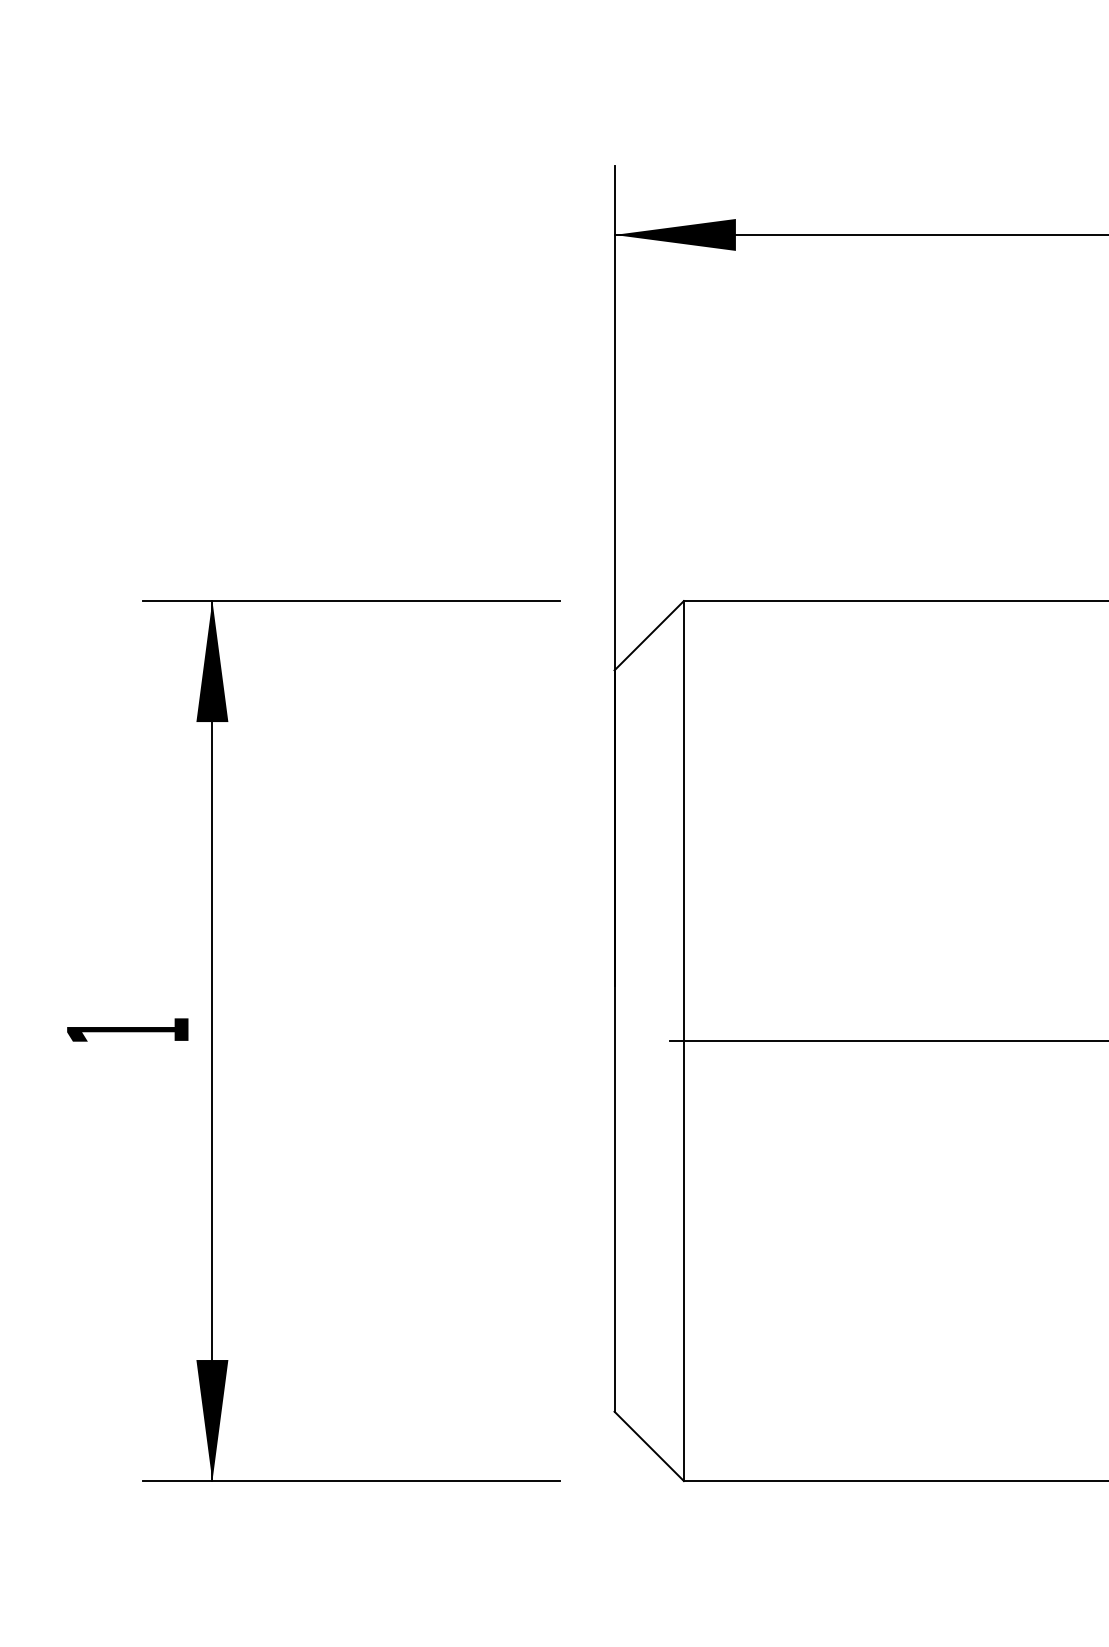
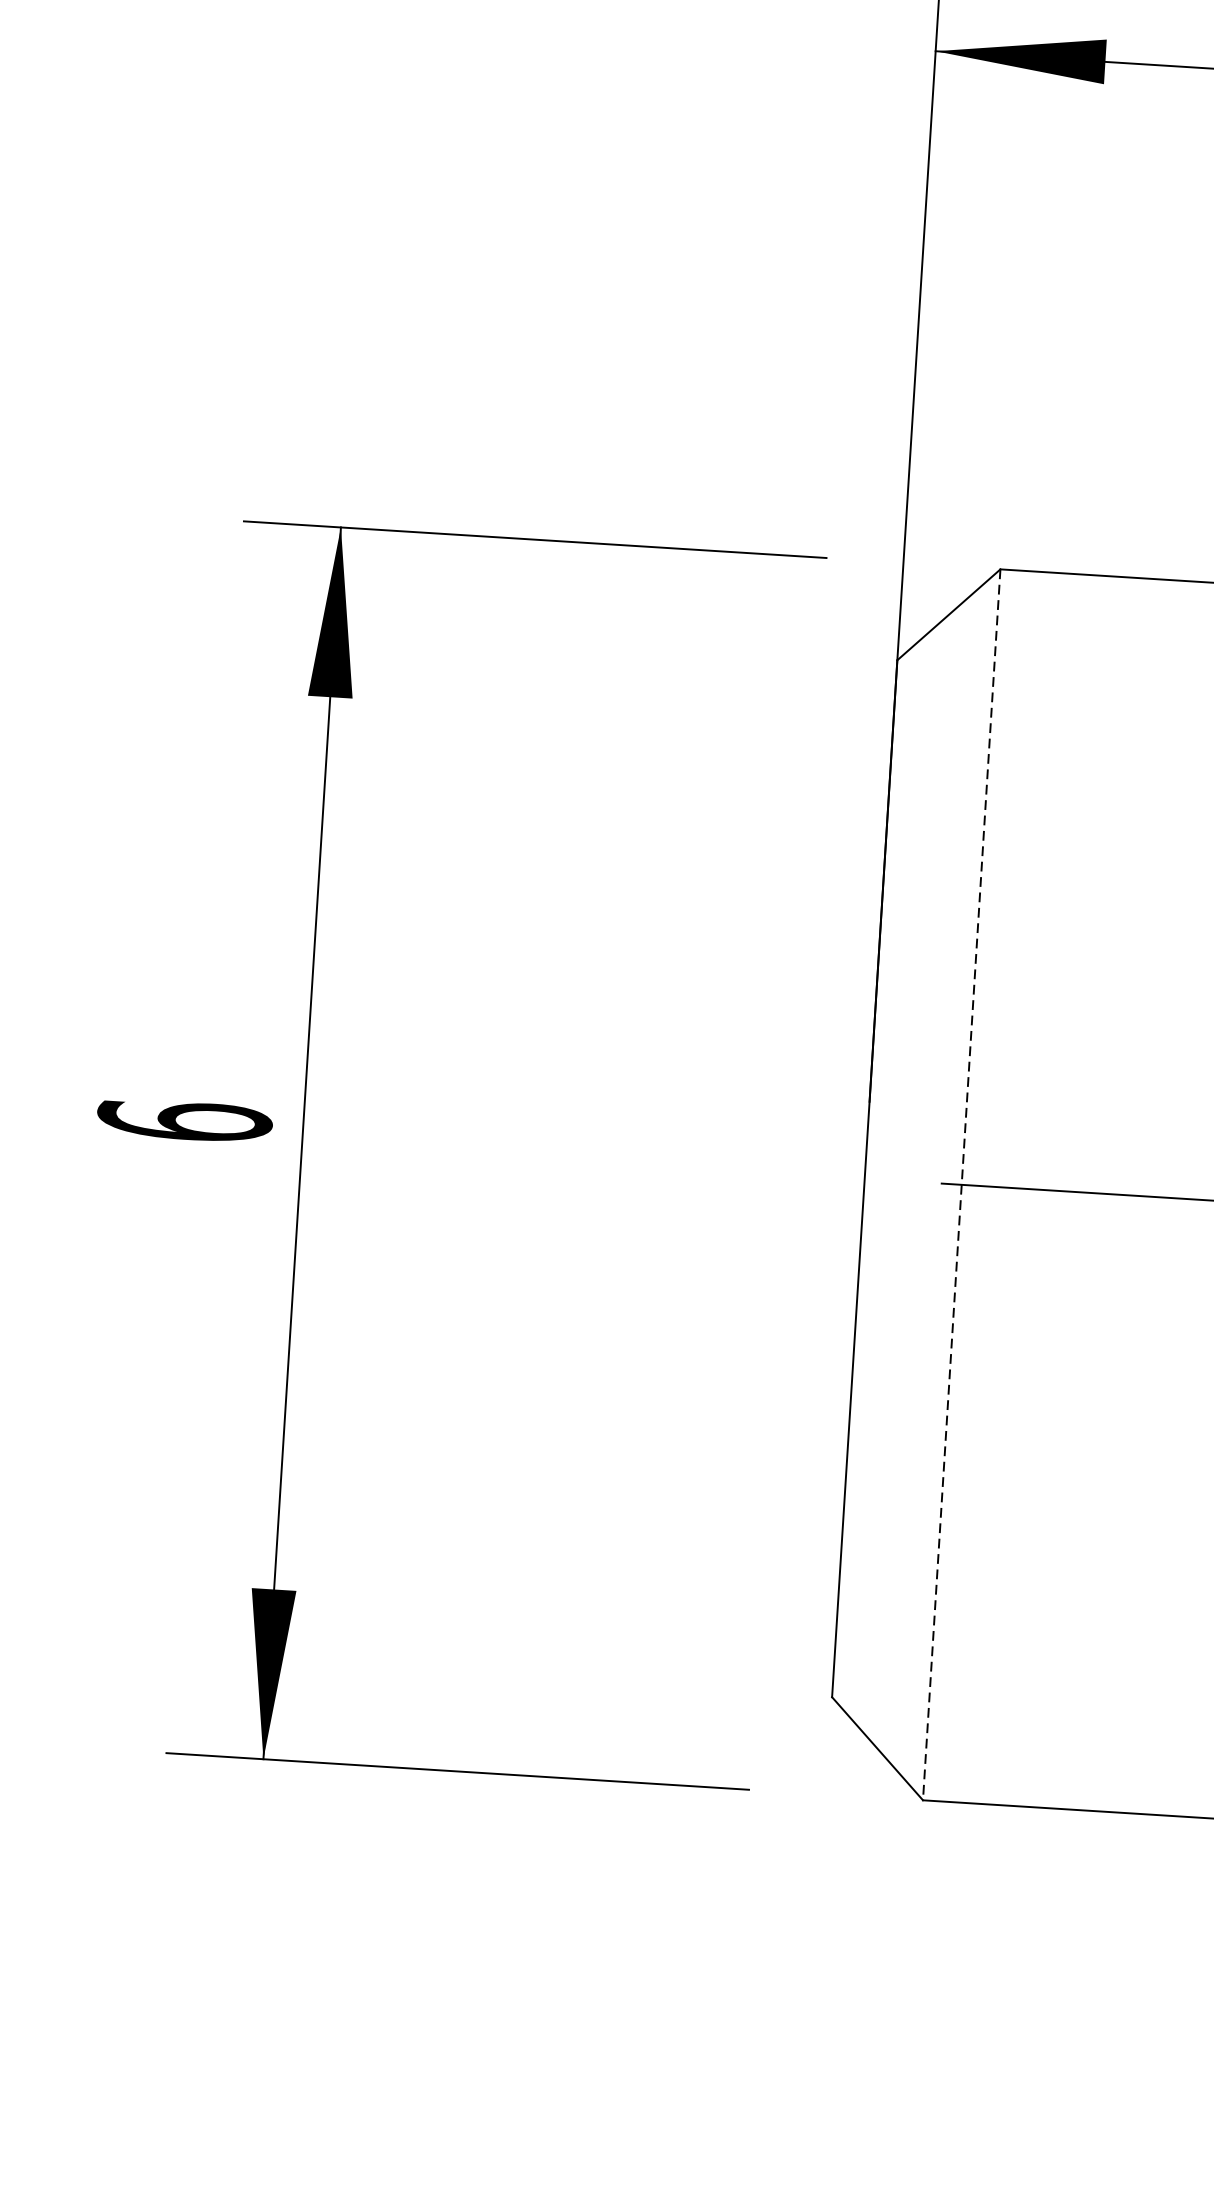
text: (127, 1029) -> (184, 1119), 1 -> 6
line: (683, 1041) -> (961, 1185), solid -> dashed

